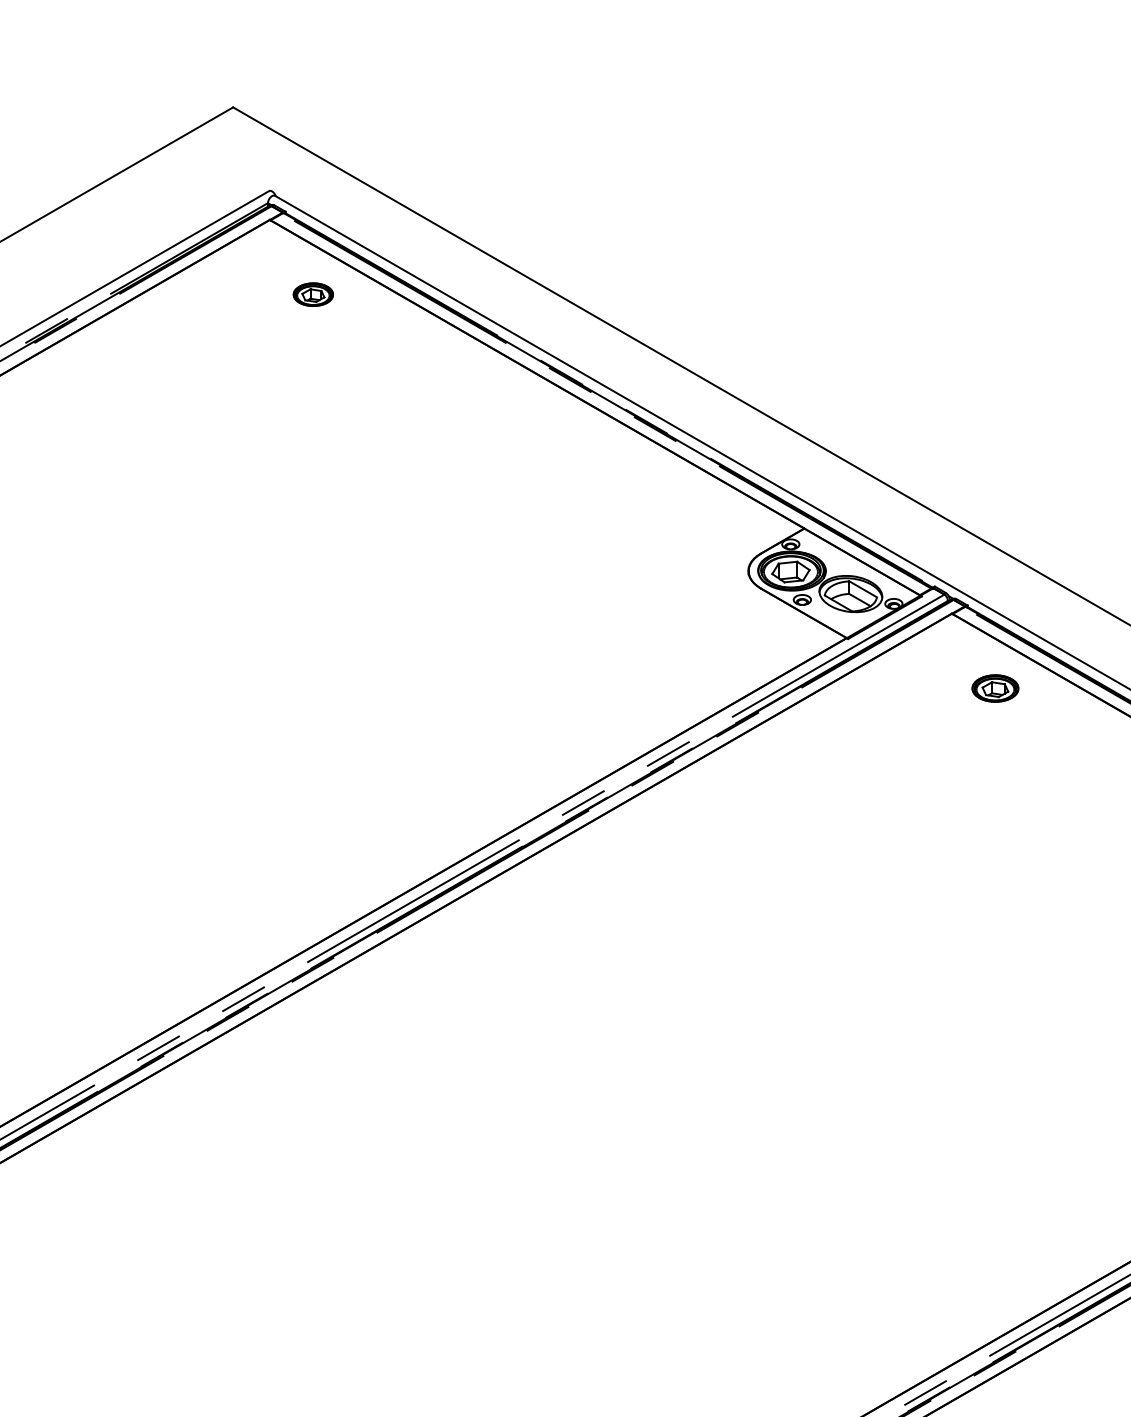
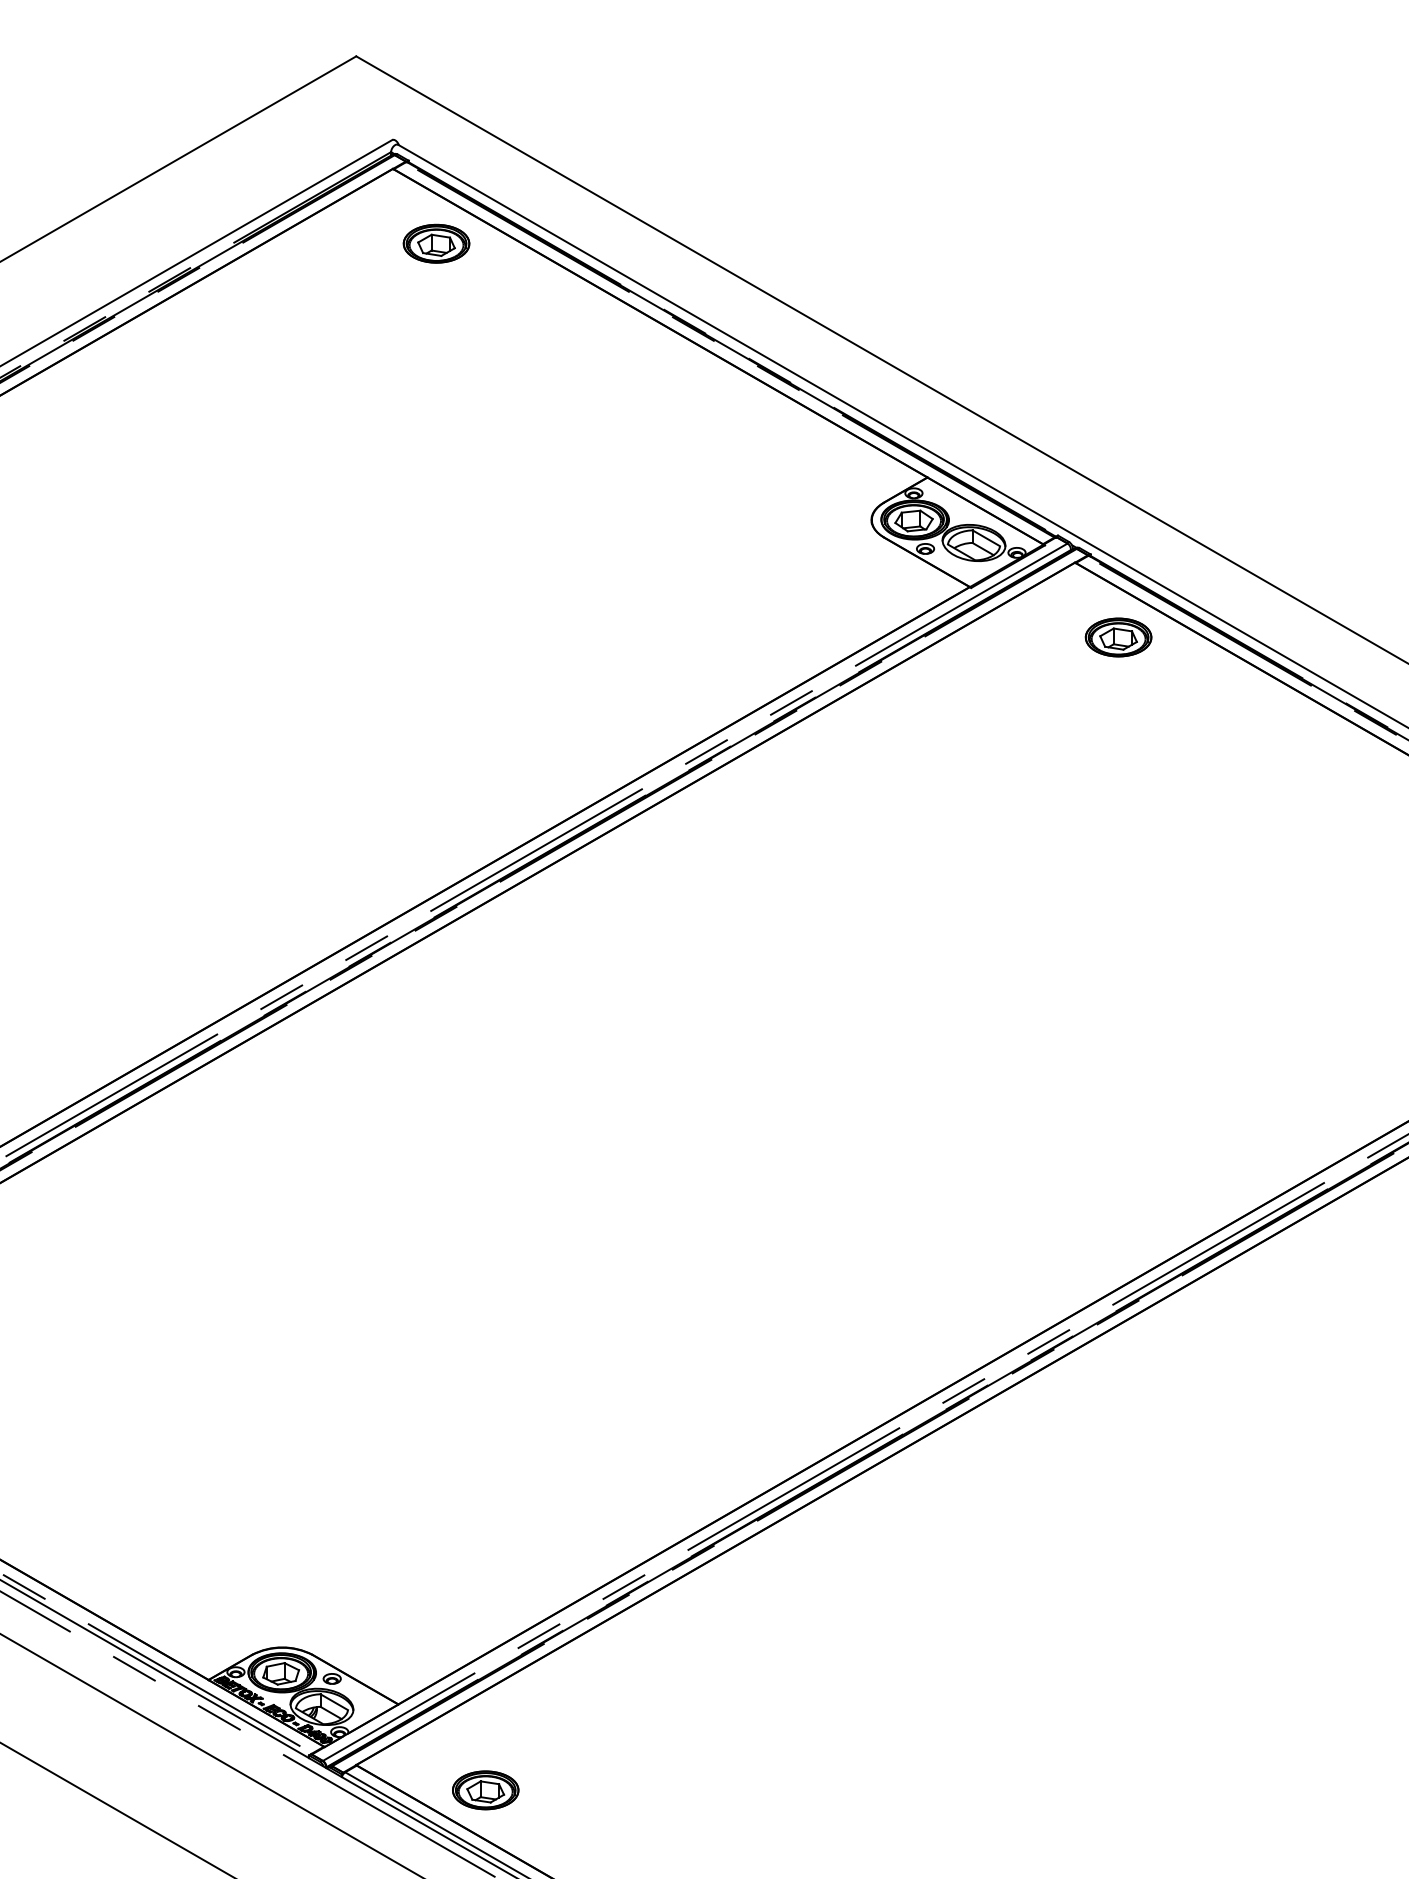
part: (313, 294) -> (436, 243), size x1.67
part: (995, 688) -> (1118, 637), size x1.43

